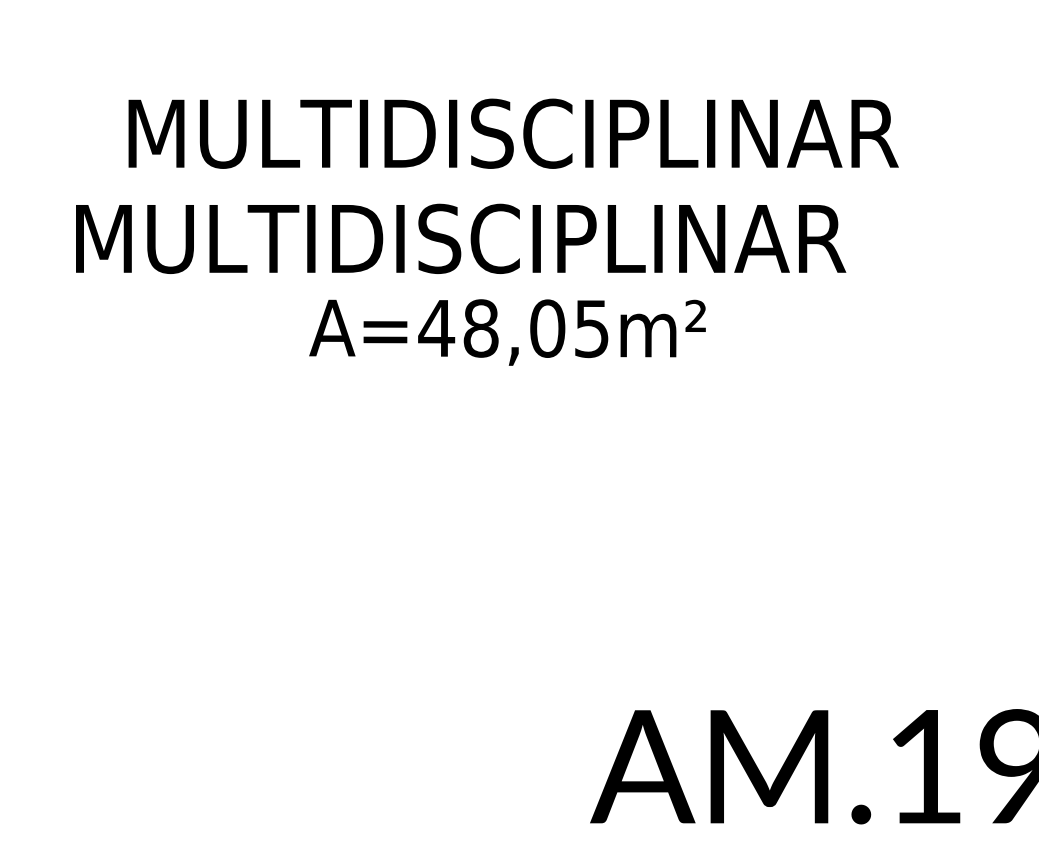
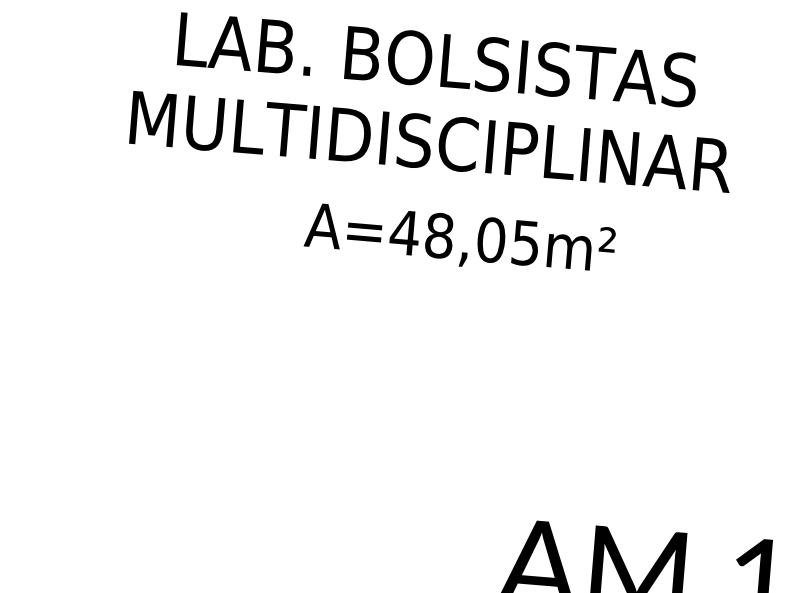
text: (517, 133) -> (482, 63), MULTIDISCIPLINAR -> LAB. BOLSISTAS
text: (507, 332) -> (459, 240), moved

